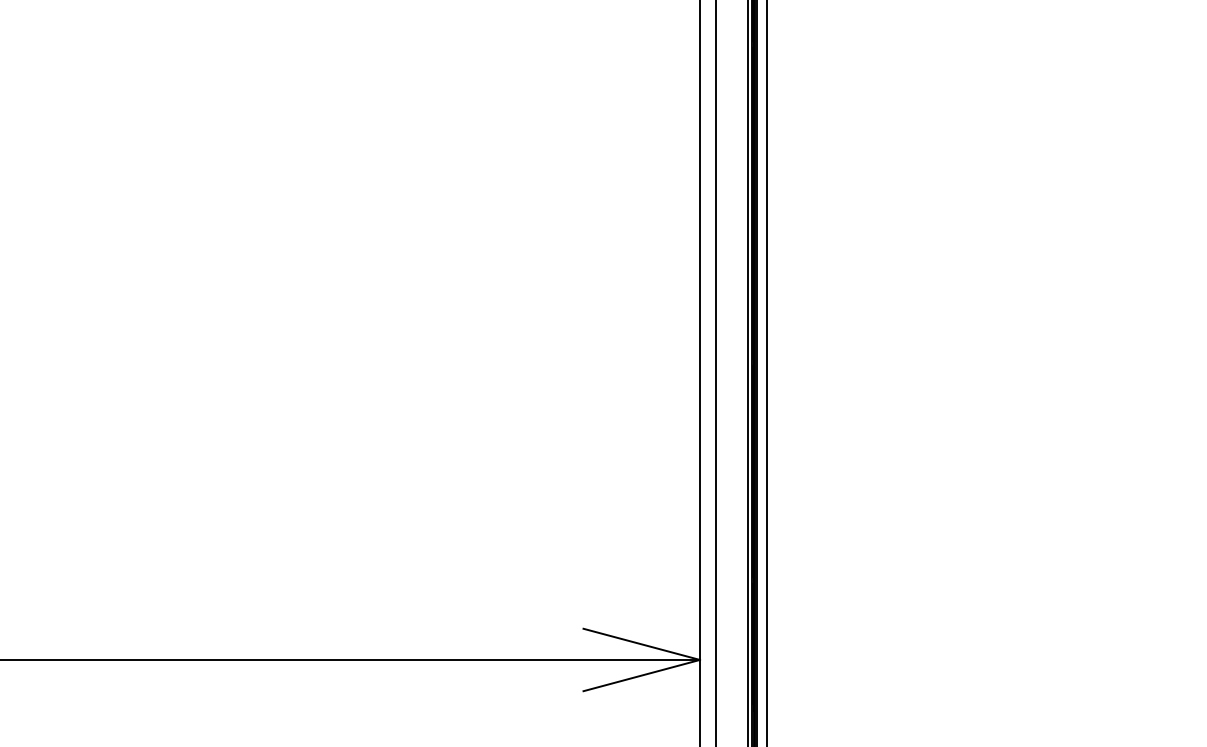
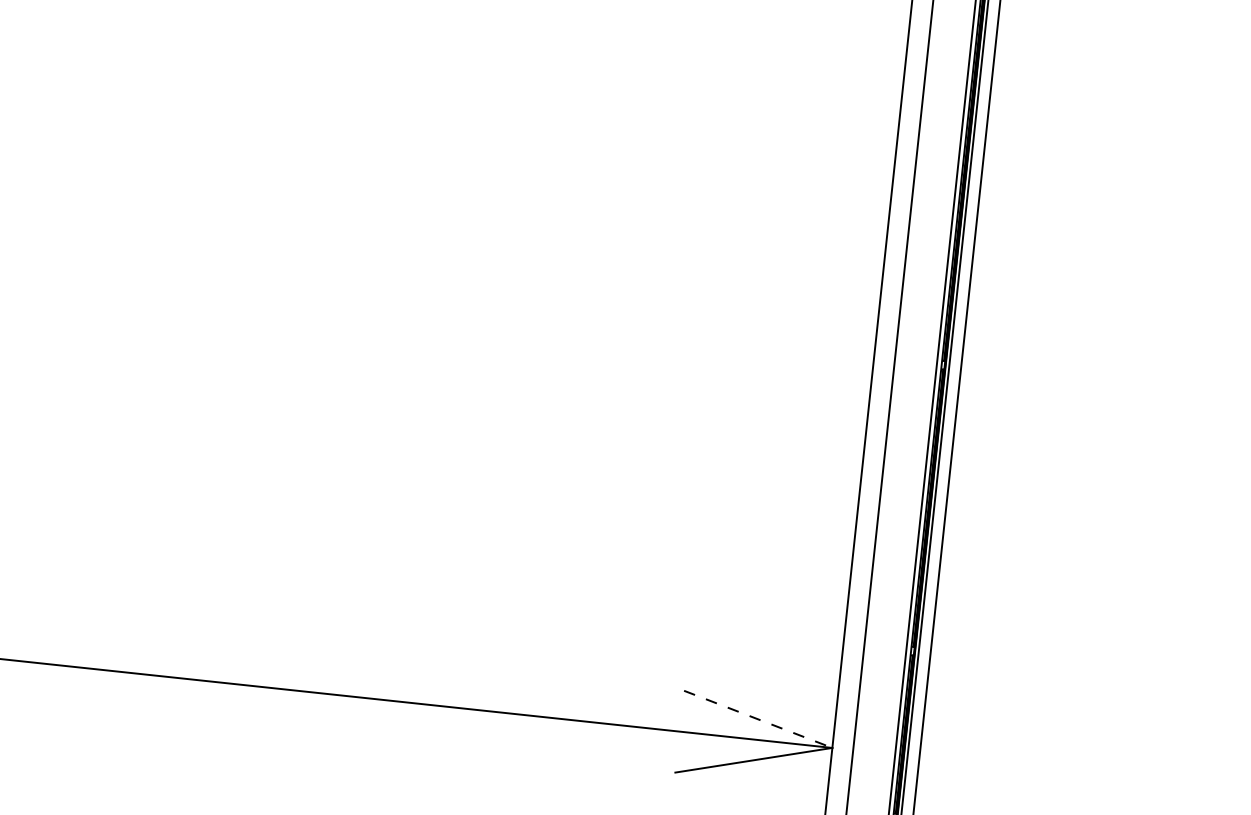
line: (642, 644) -> (759, 719), solid -> dashed

